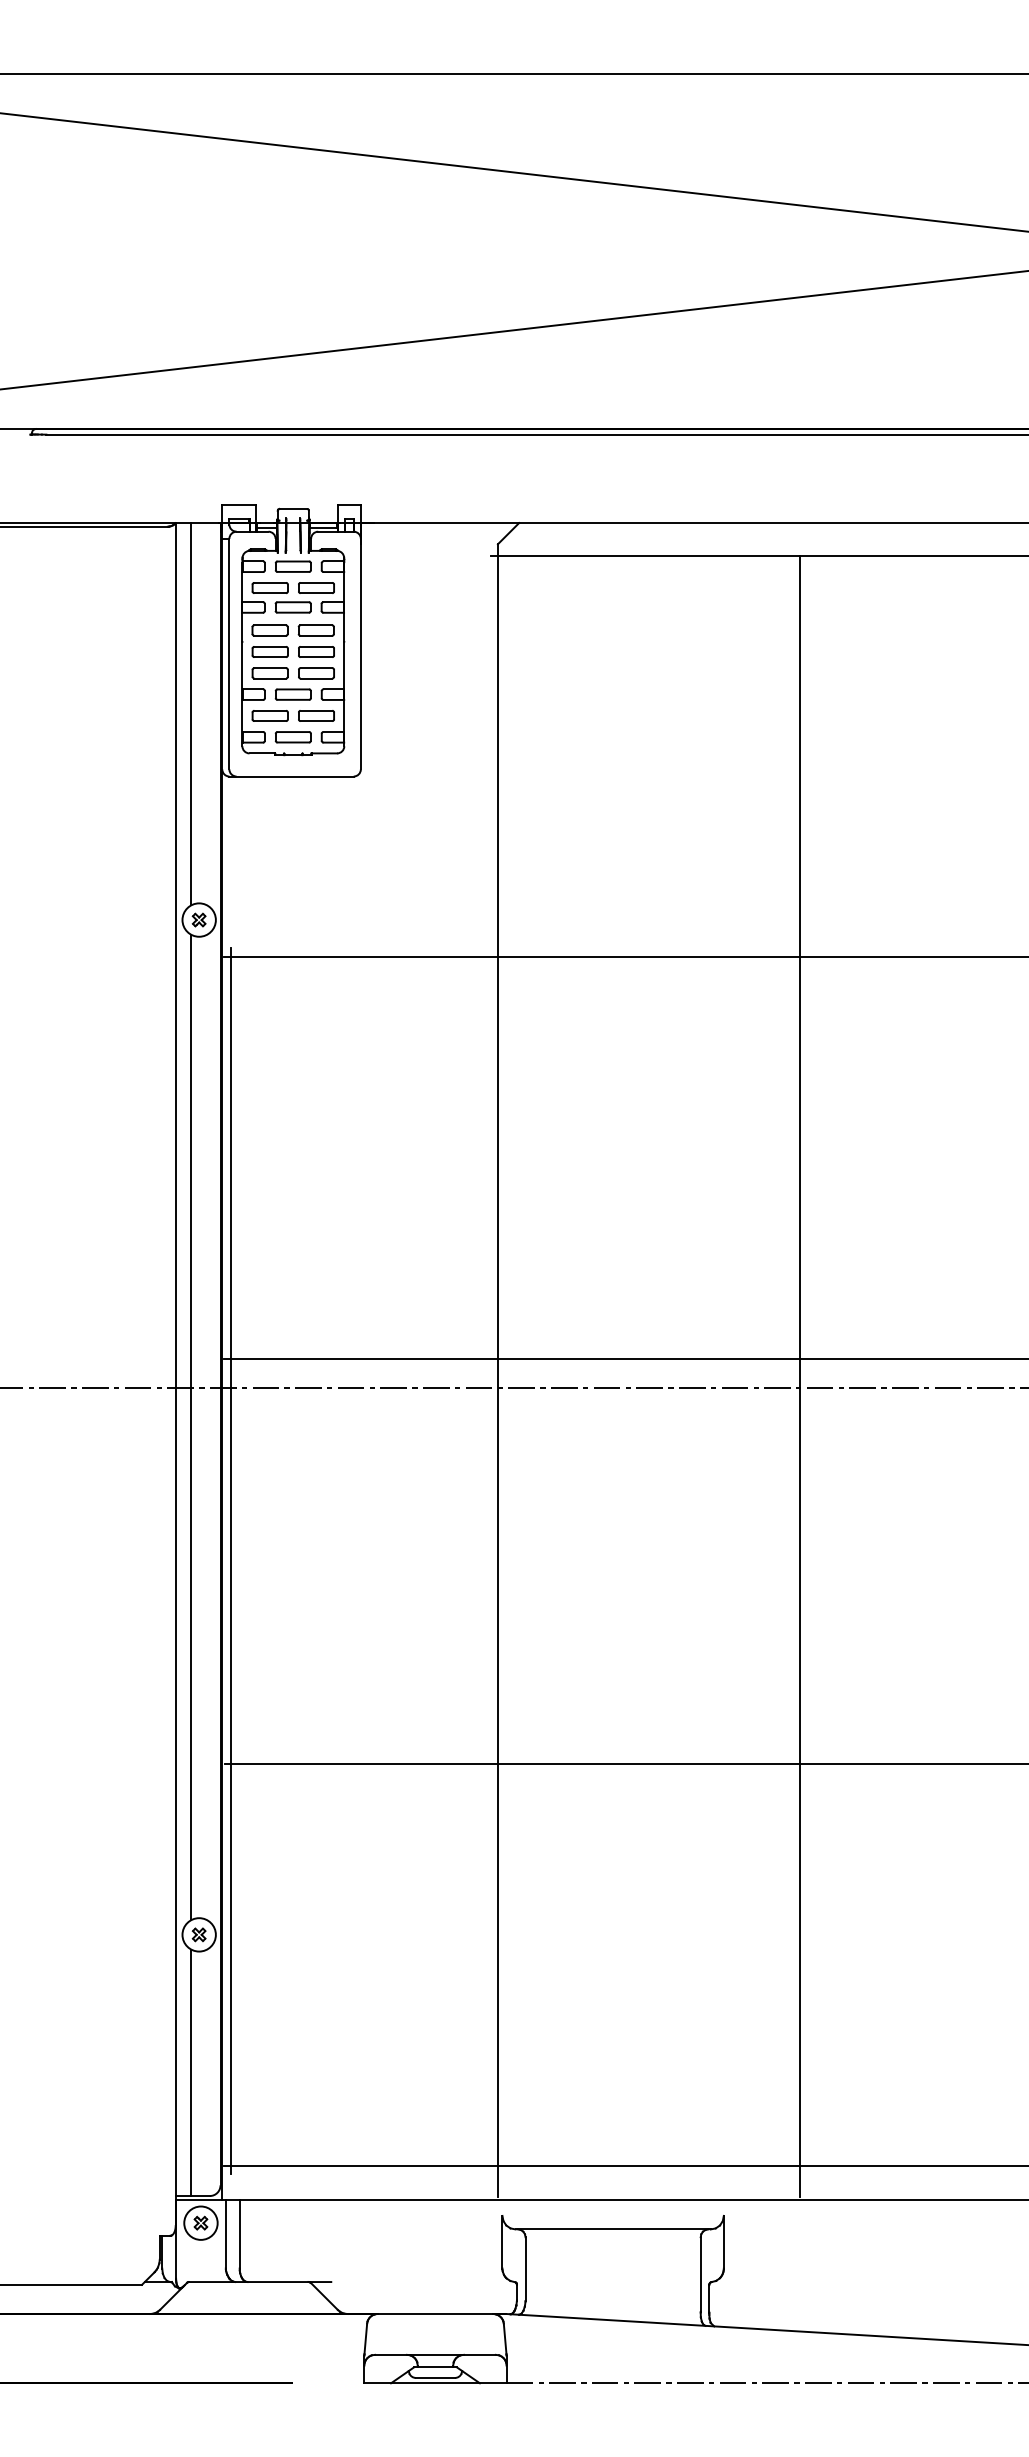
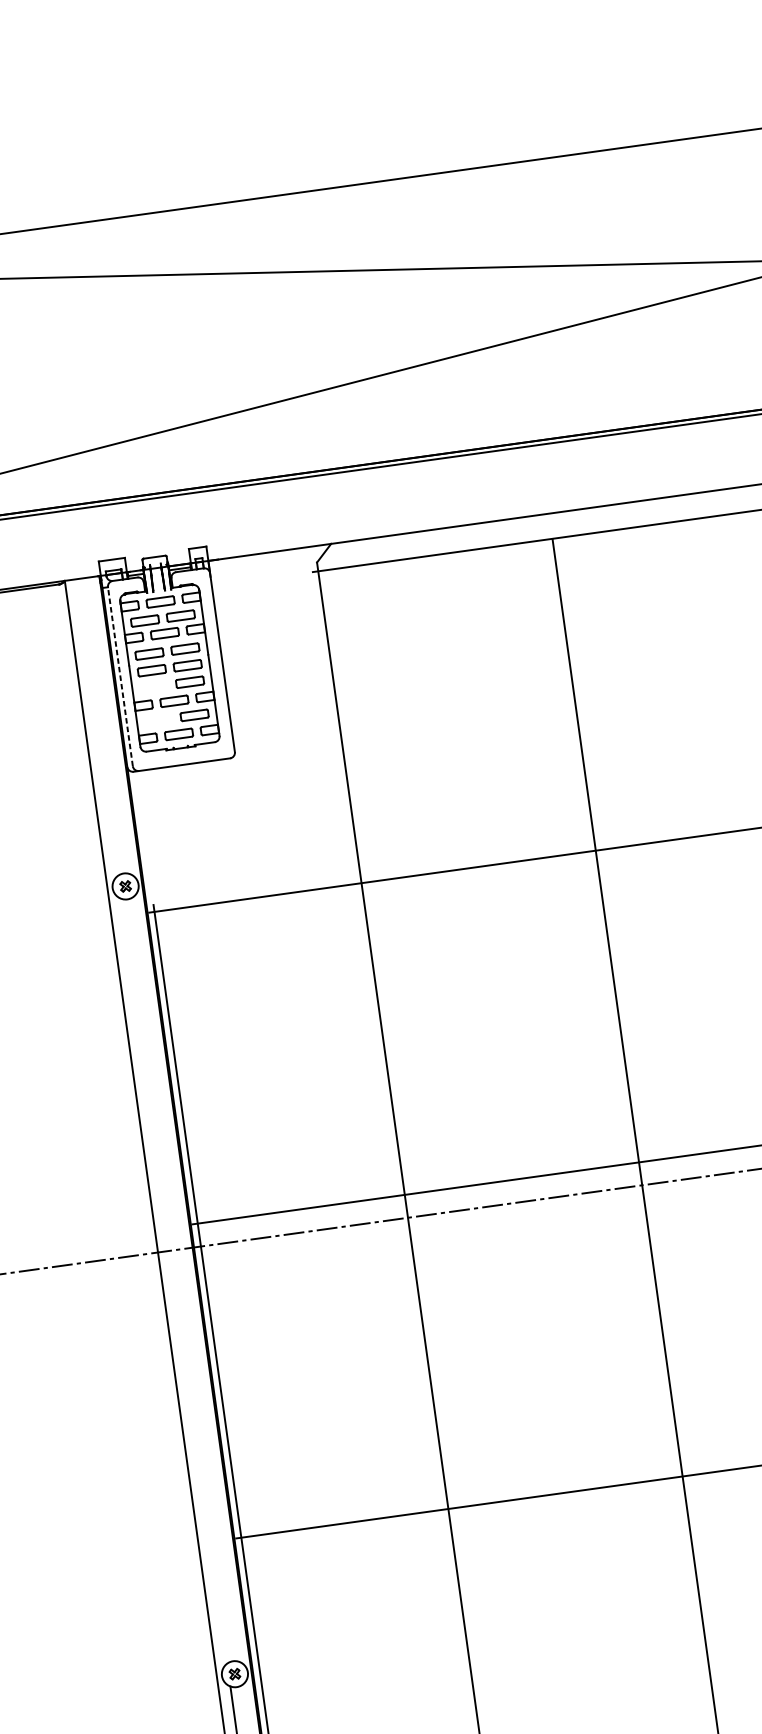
line: (229, 653) -> (120, 676), solid -> dashed
part: (269, 673) -> (153, 687), removed
line: (191, 714) -> (97, 727), removed
part: (269, 715) -> (158, 720), removed
line: (191, 1427) -> (174, 1281), removed

